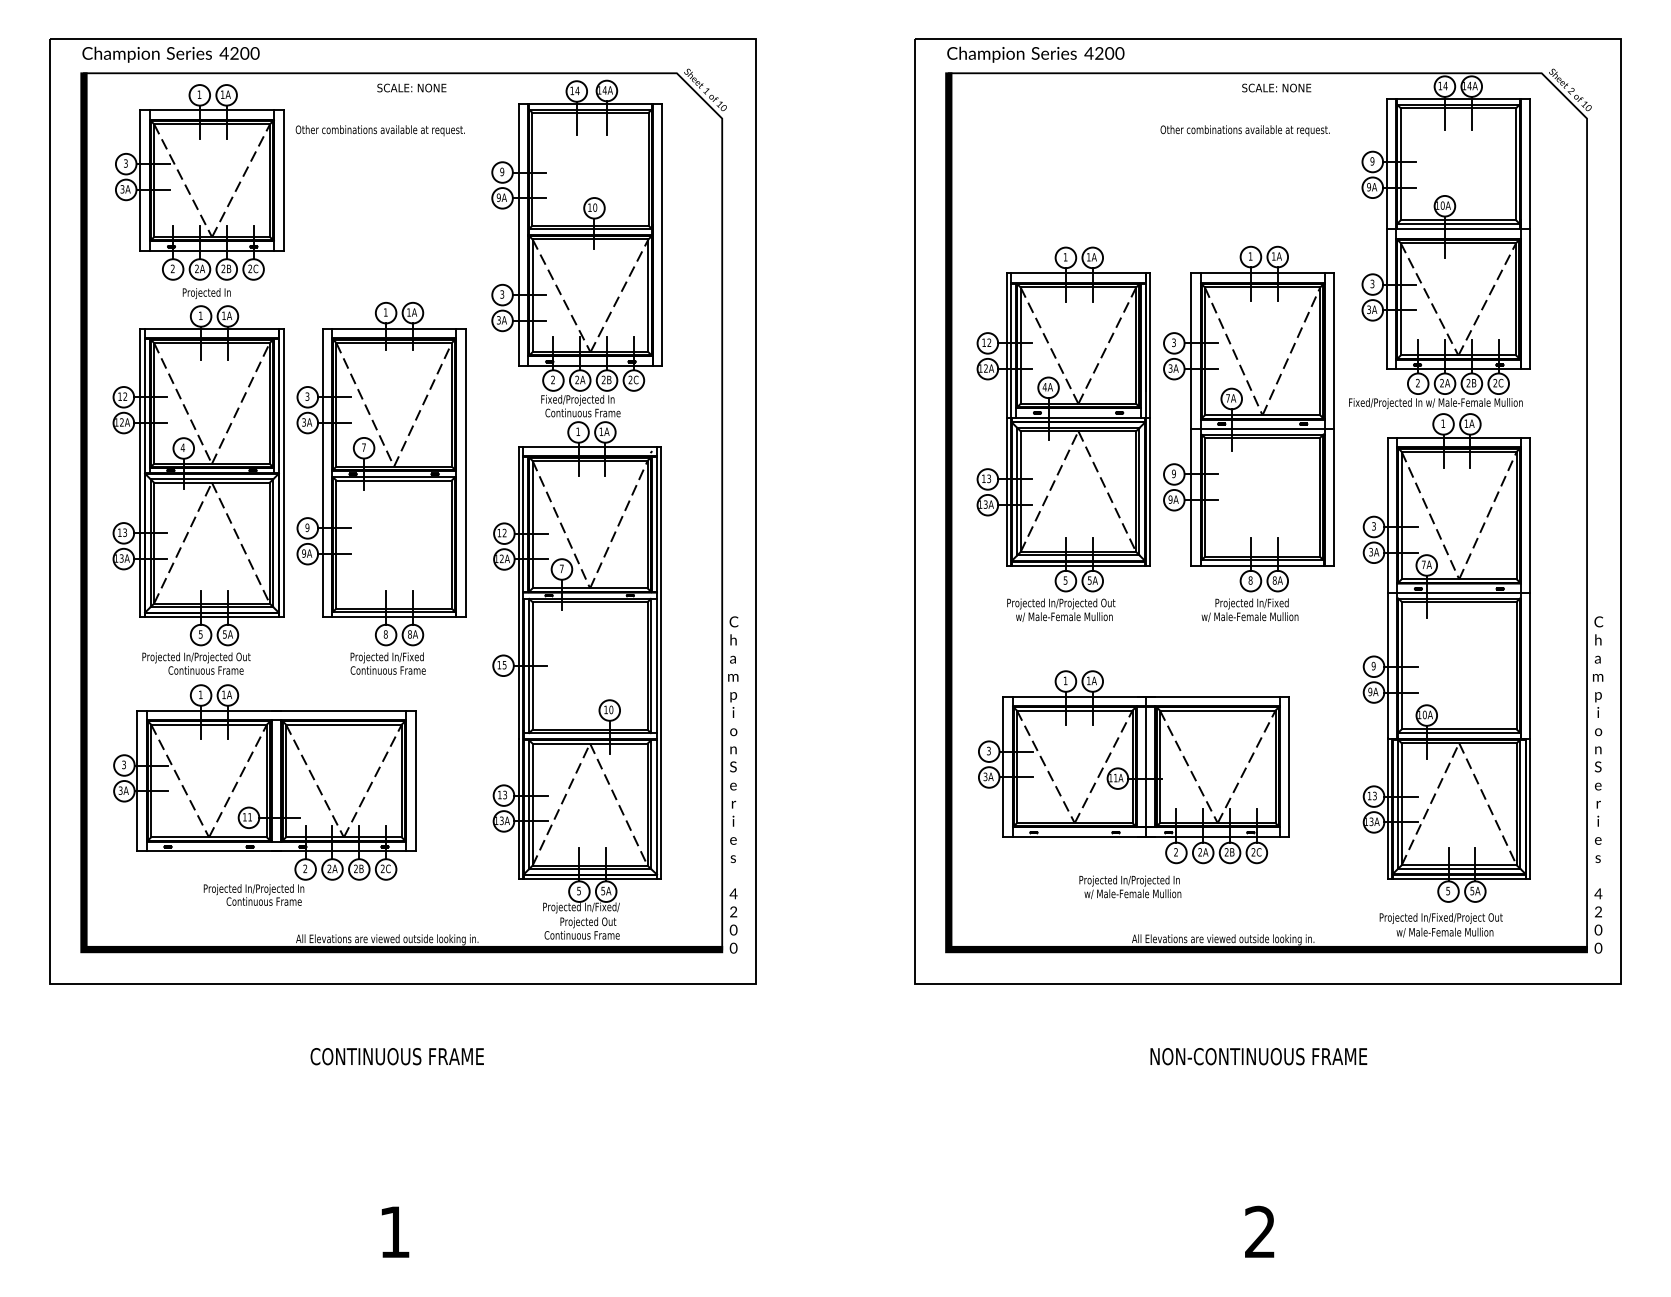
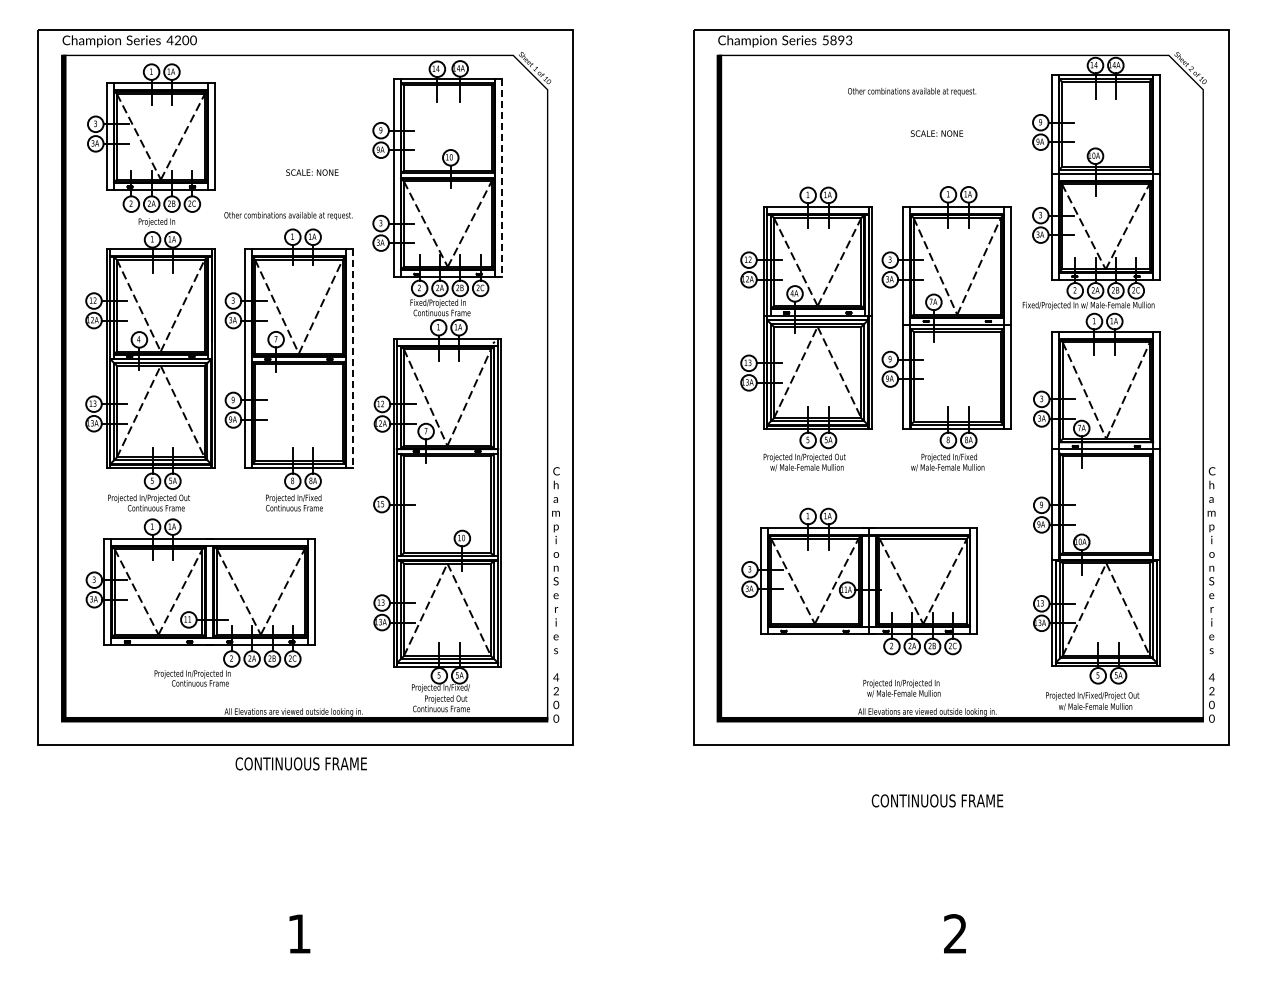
text: (1104, 53) -> (837, 40), 4200 -> 5893
text: (412, 87) -> (312, 172), moved
text: (1276, 87) -> (936, 133), moved
text: (380, 131) -> (288, 216), moved
text: (1245, 131) -> (912, 92), moved
line: (662, 235) -> (502, 178), solid -> dashed
line: (466, 474) -> (353, 359), solid -> dashed
text: (1129, 887) -> (901, 688), moved
text: (396, 1056) -> (300, 763), moved
text: (1257, 1056) -> (953, 800), NON-CONTINUOUS FRAME -> CONTINUOUS FRAME

